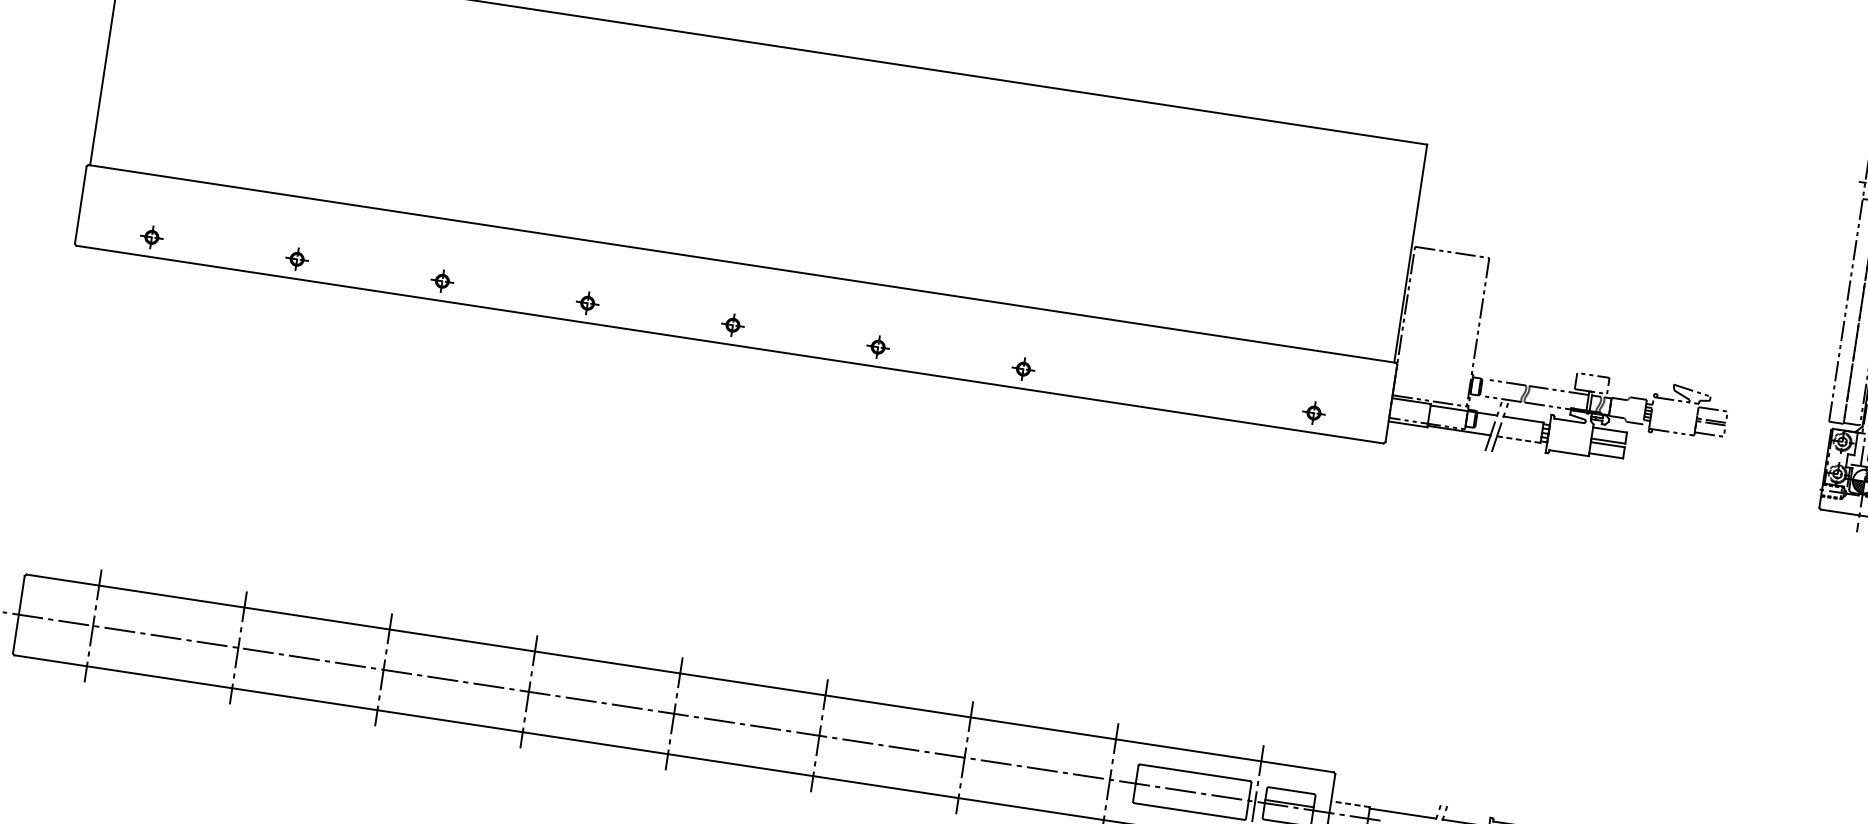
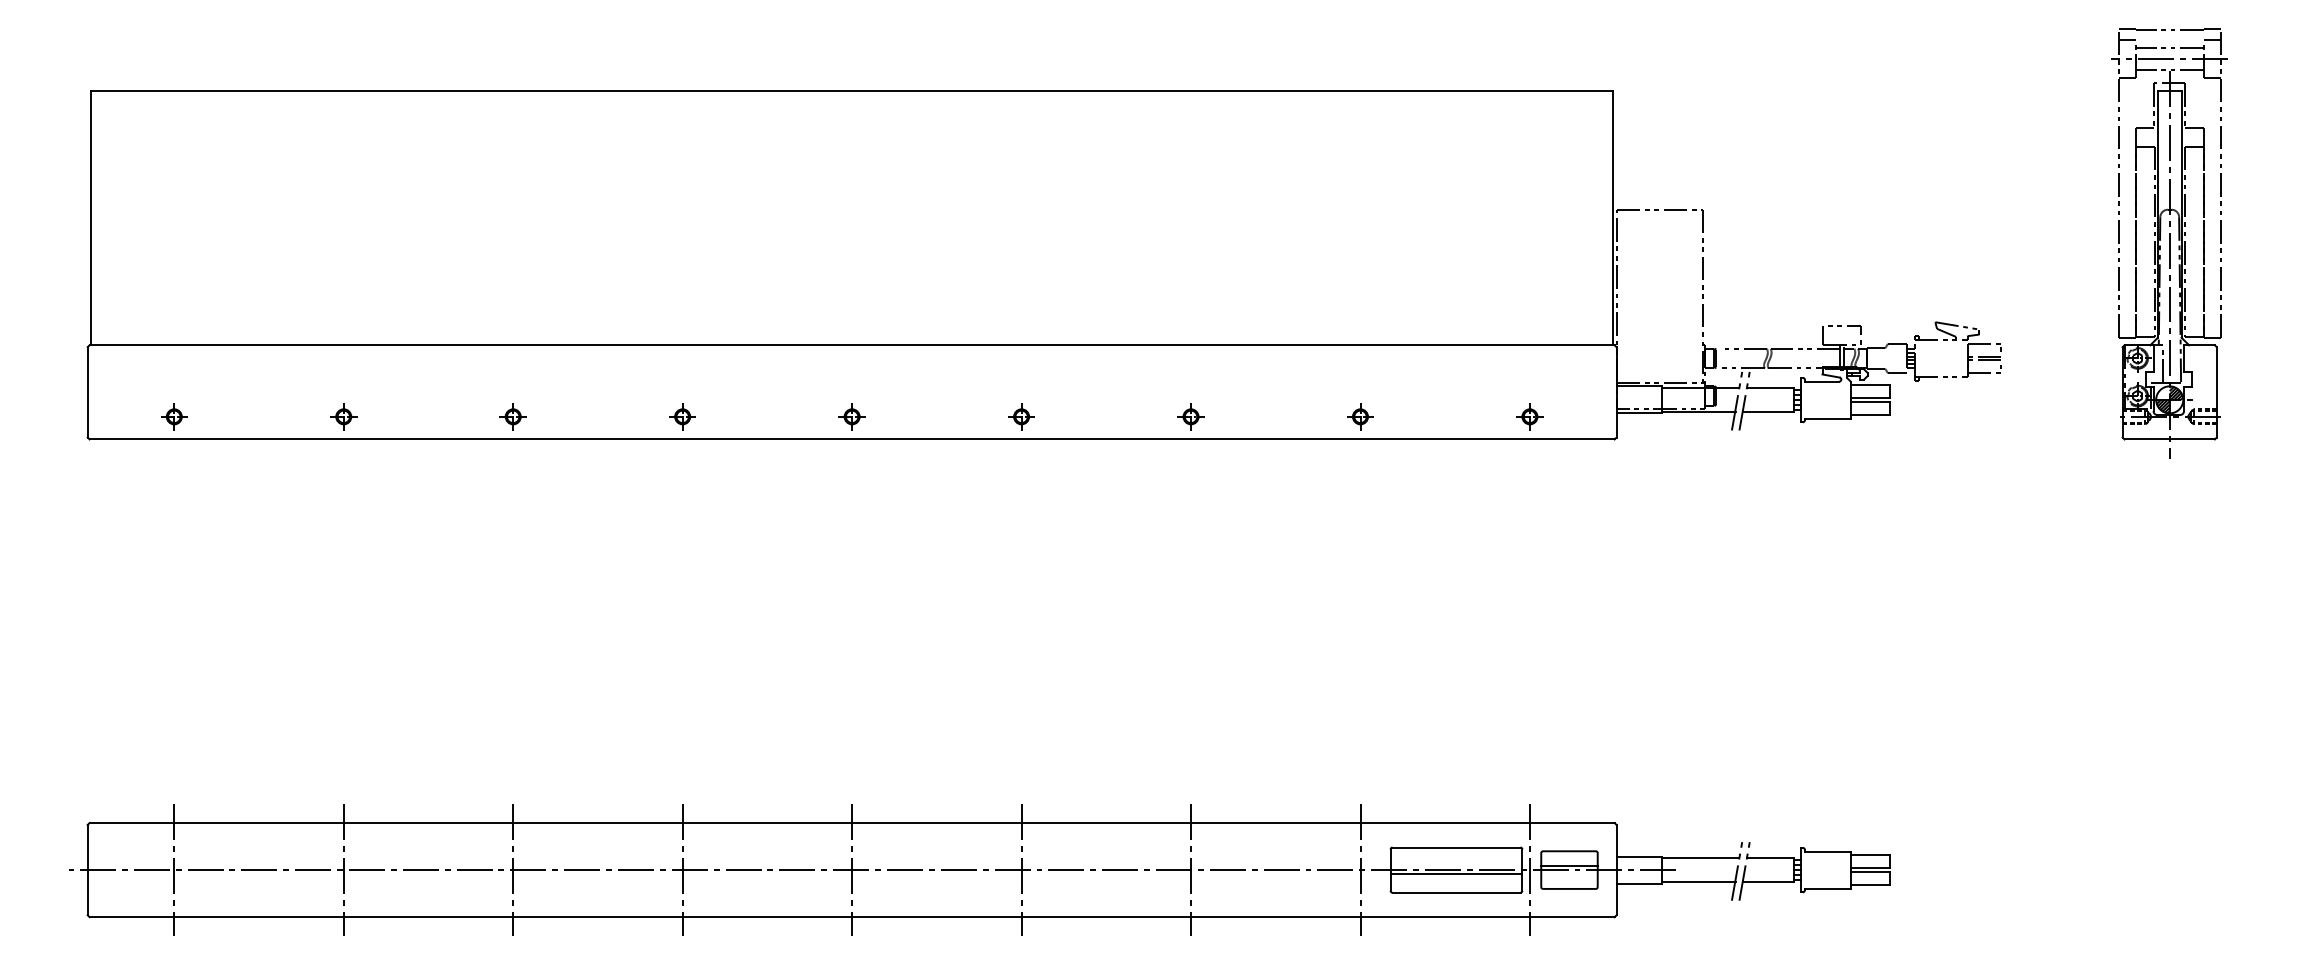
part: (1168, 390) -> (1360, 416), added
line: (1518, 439) -> (1767, 411), dashed -> solid
line: (1191, 795) -> (1456, 873), added
line: (1350, 804) -> (1639, 856), dashed -> solid

